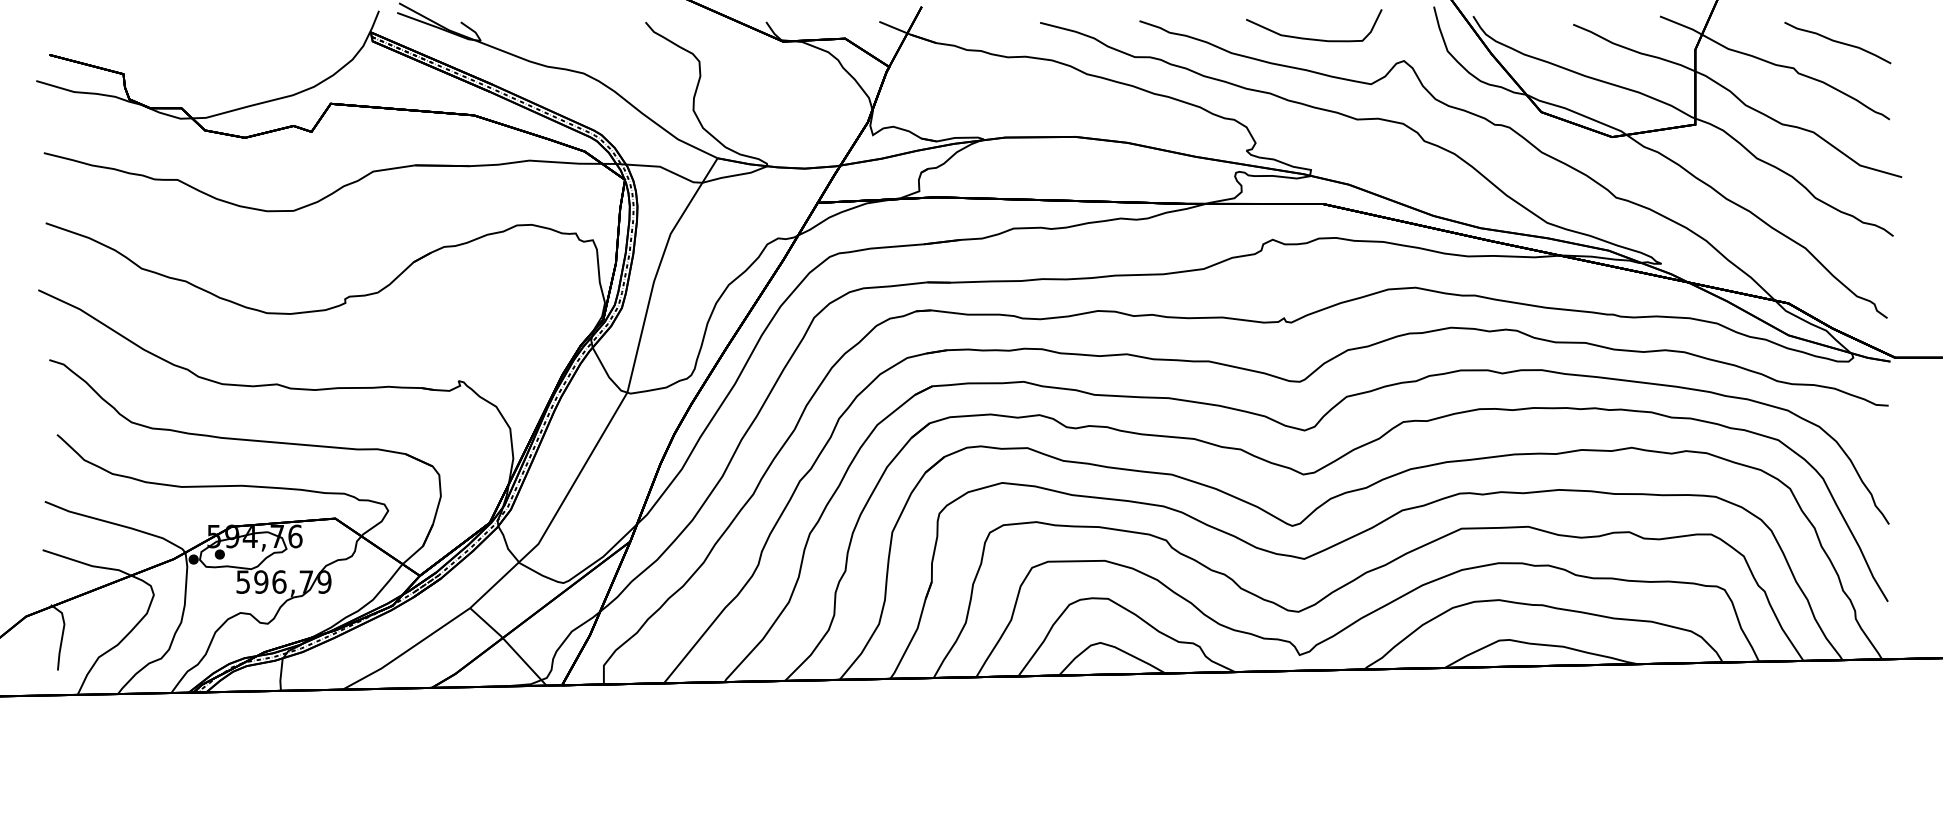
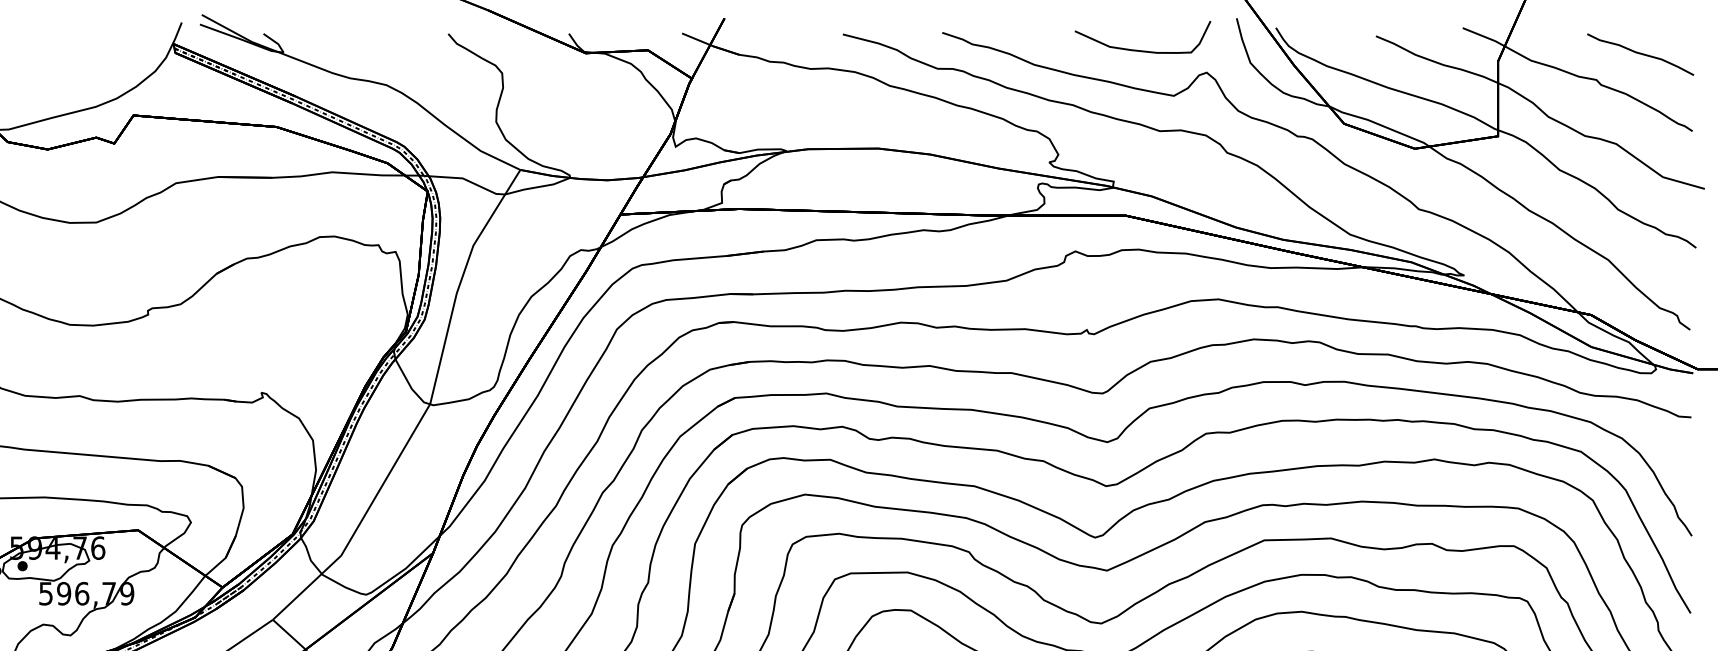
curve: (1314, 38) -> (1143, 50), moved

